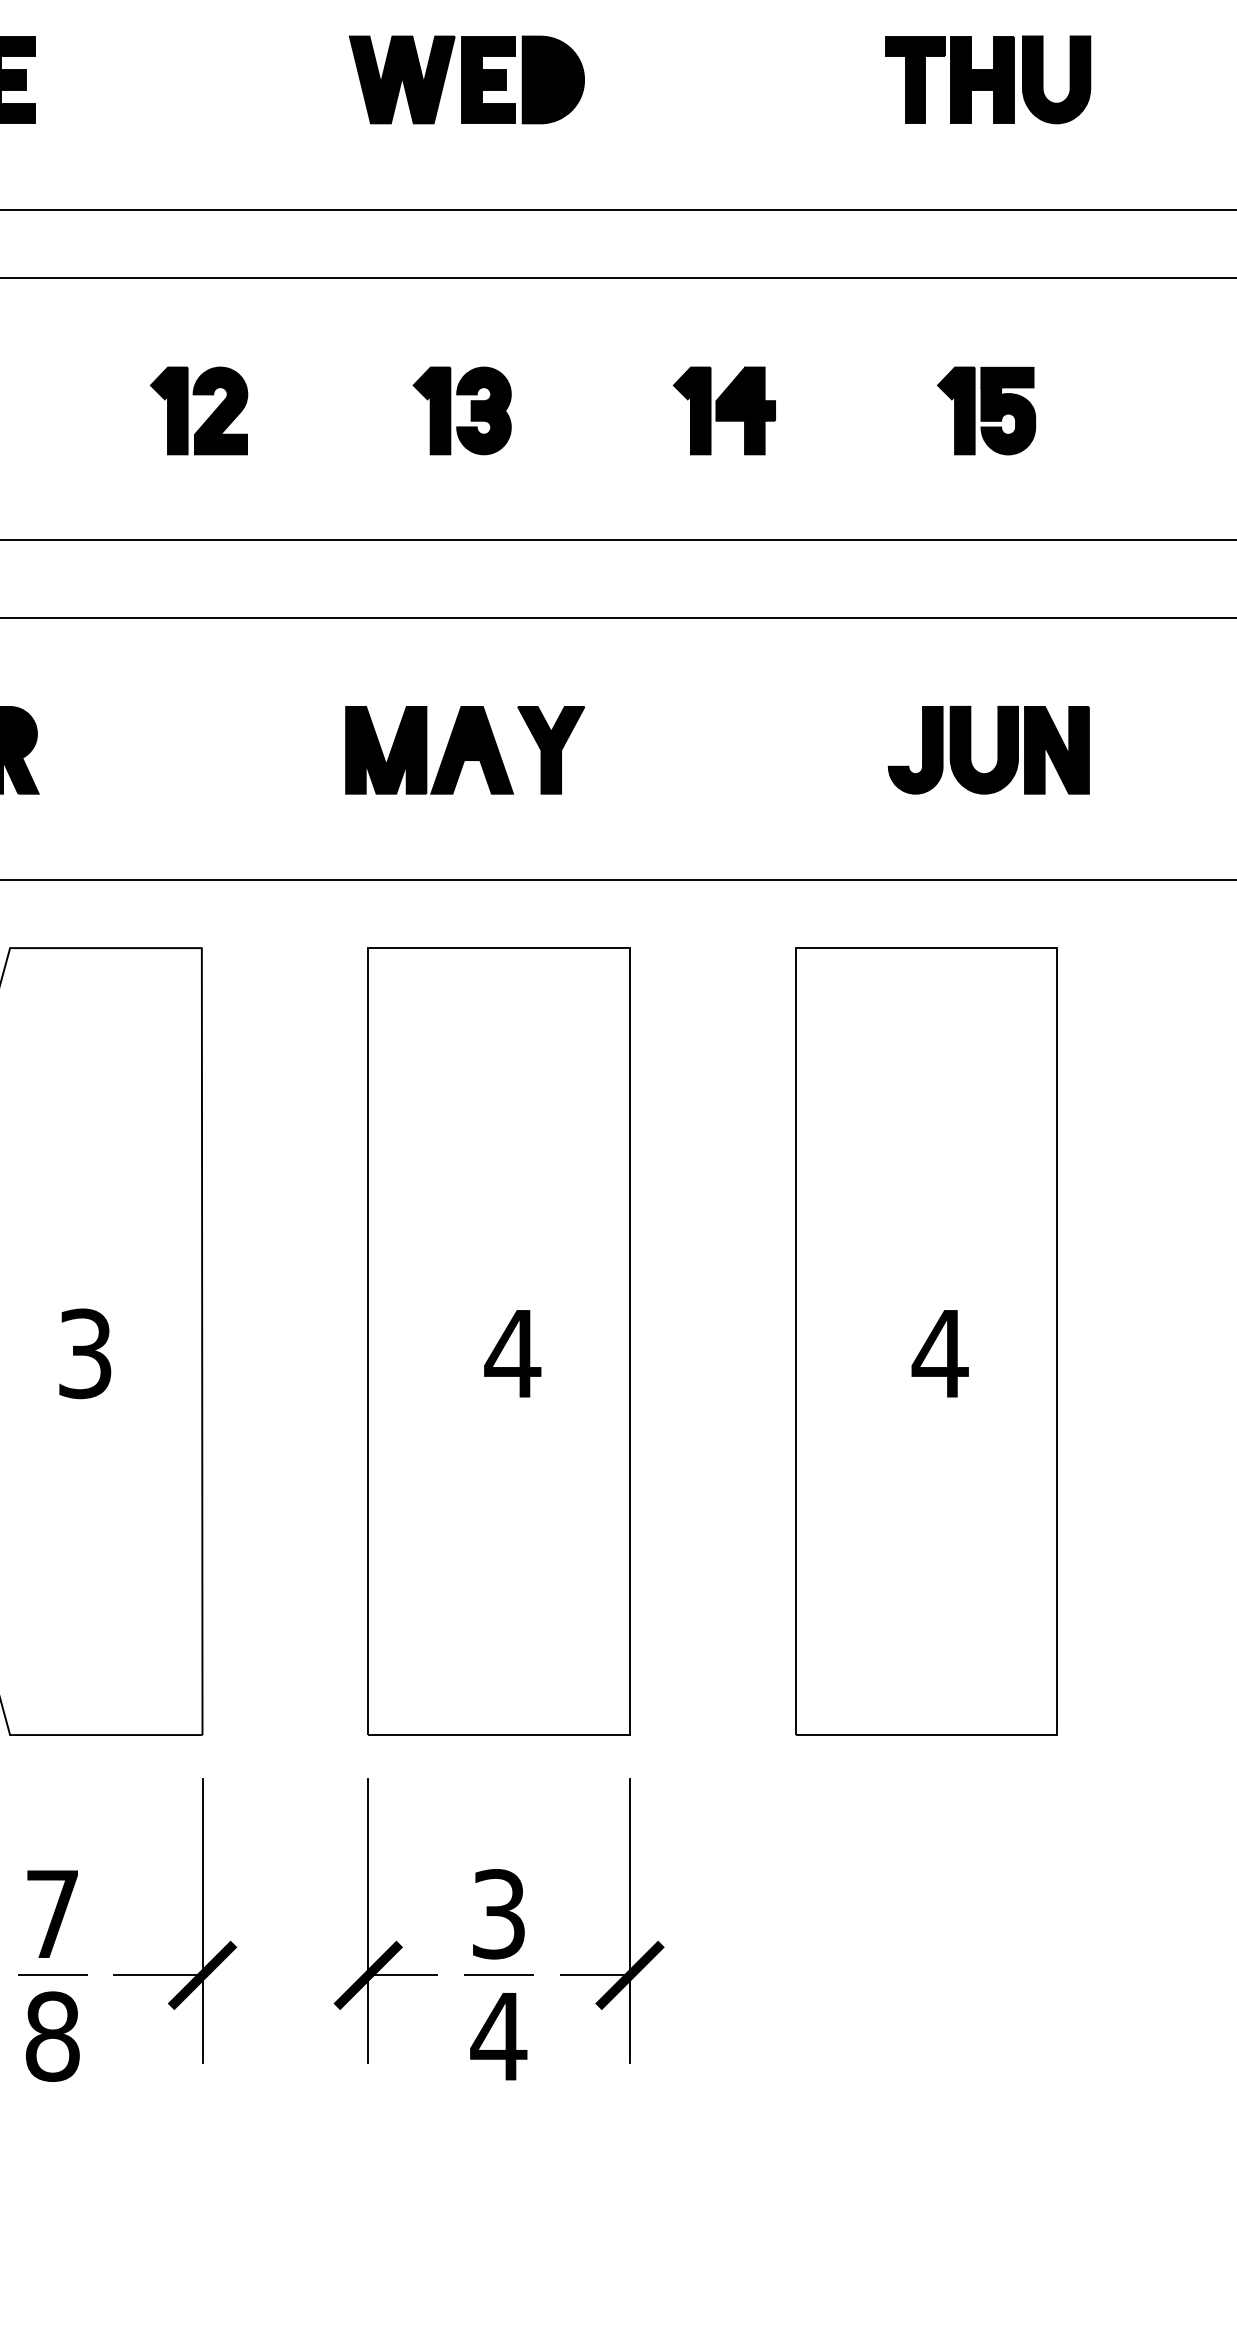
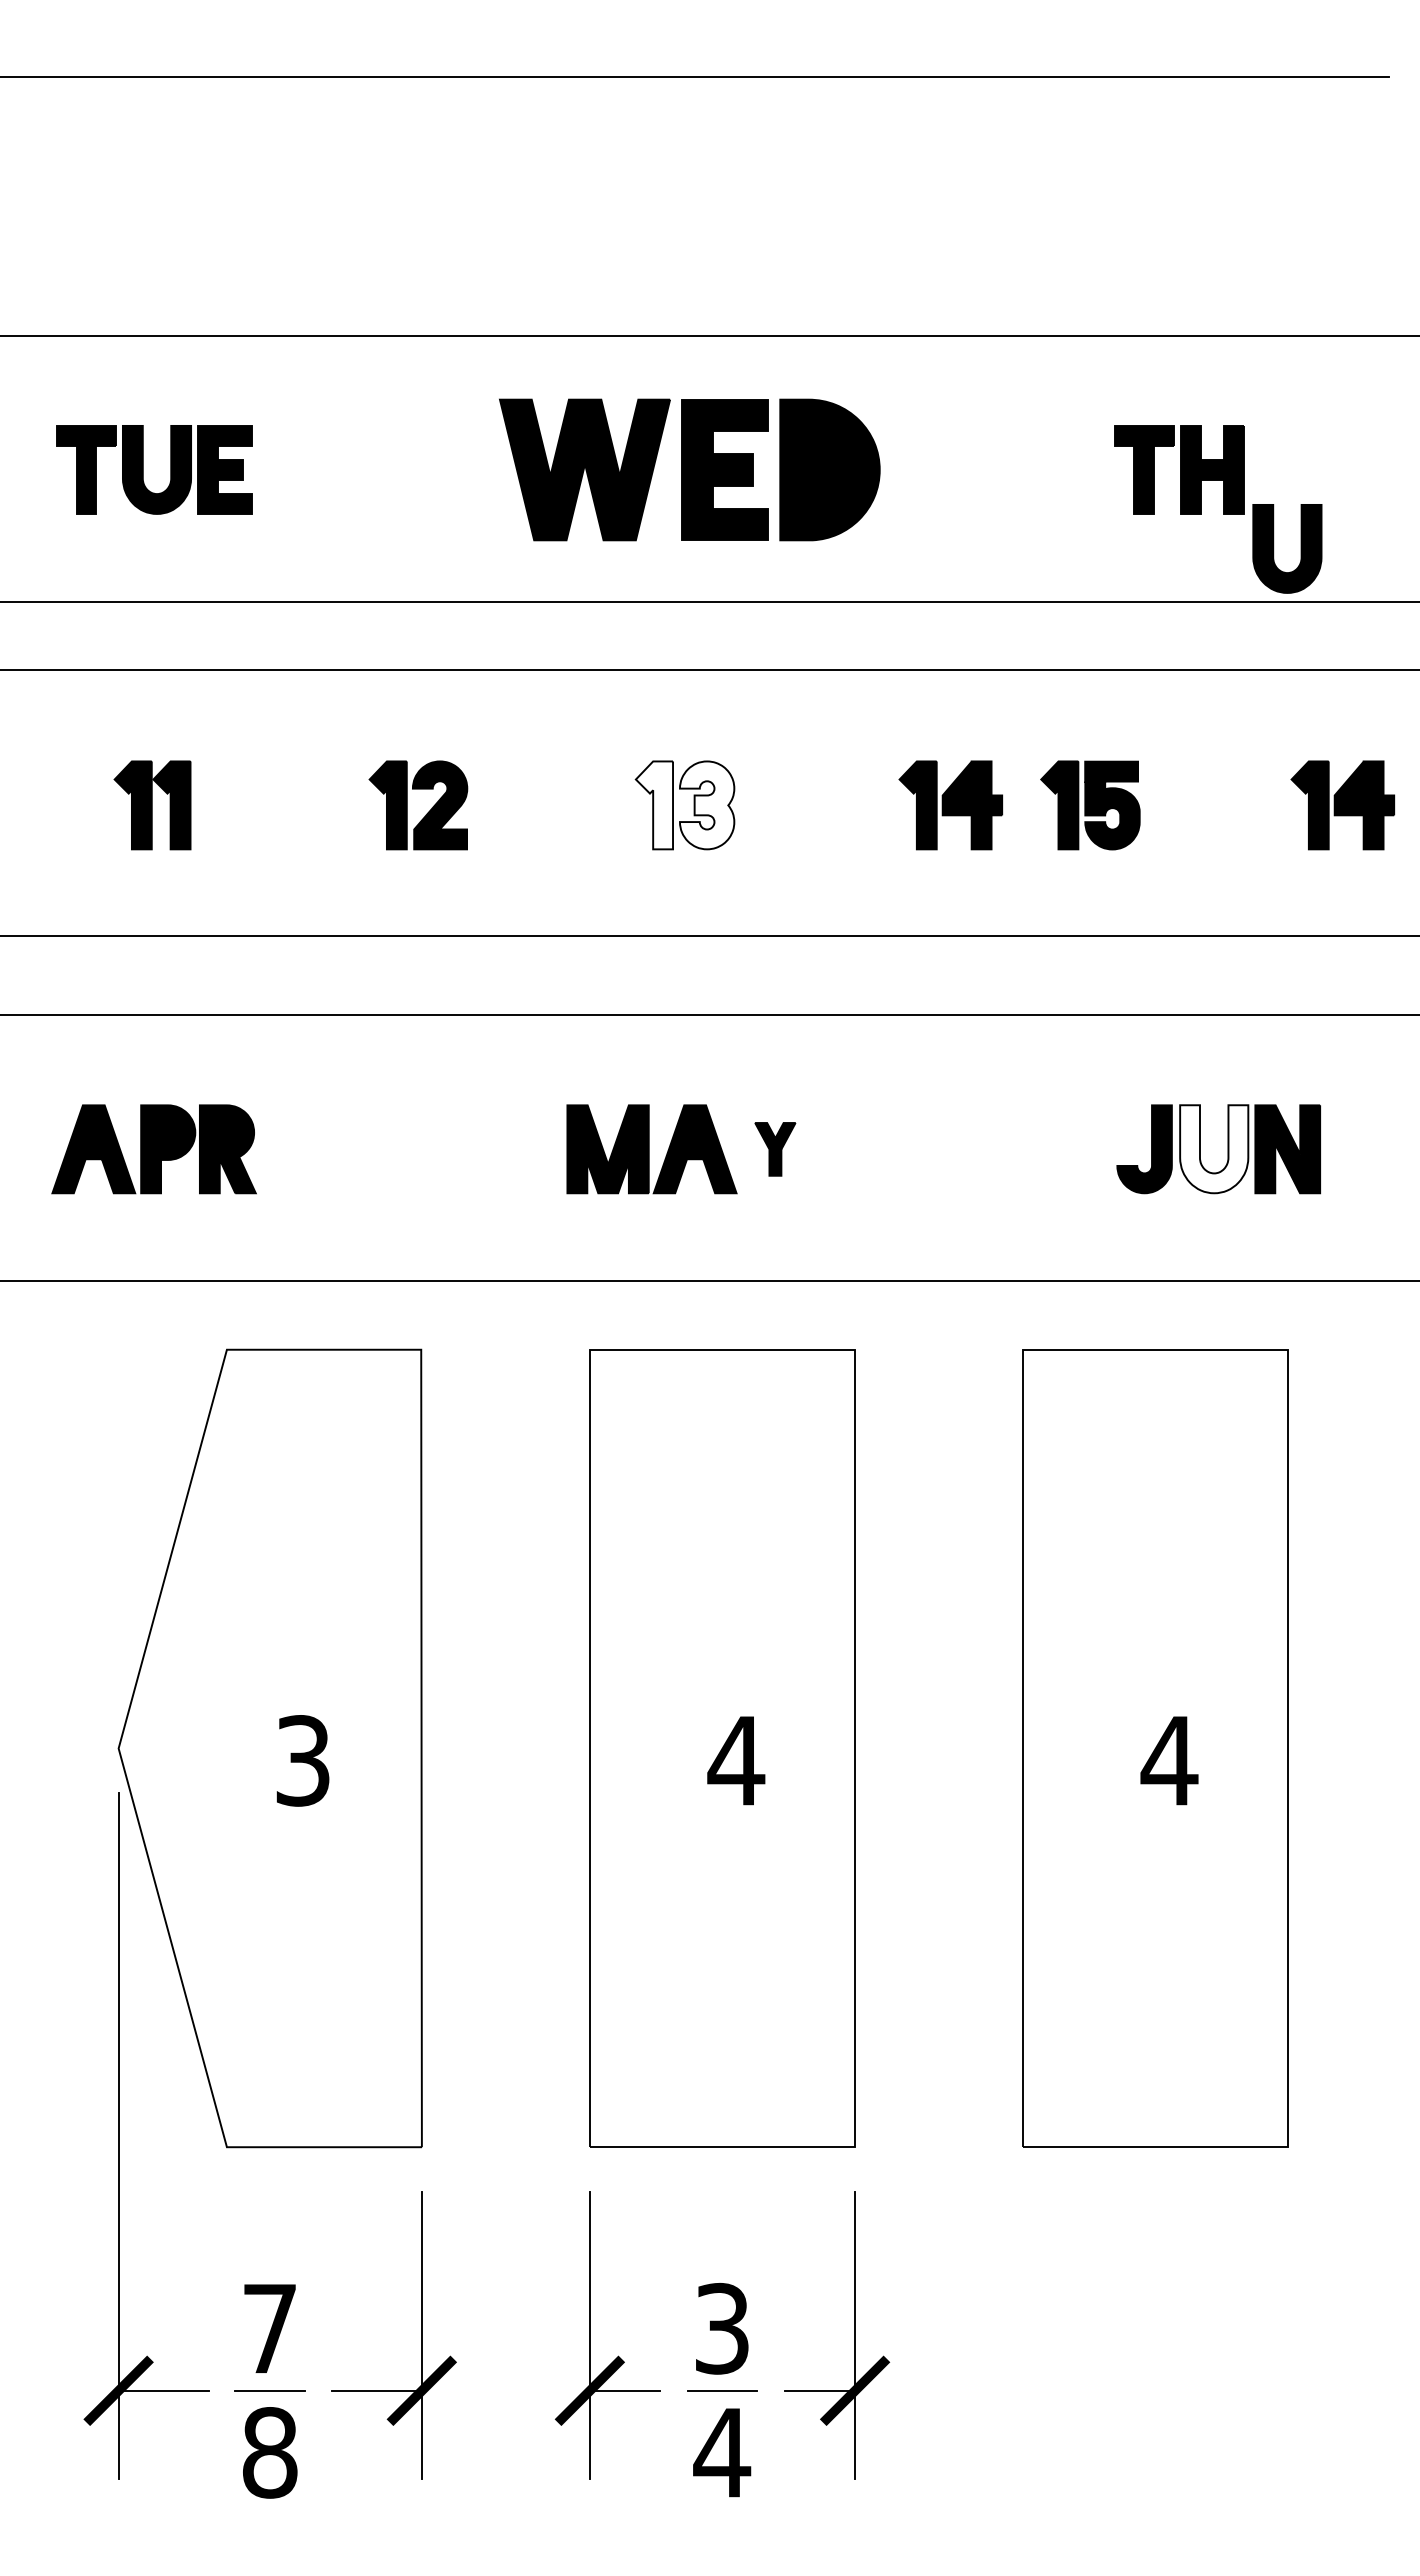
part: (466, 79) -> (689, 469), size x1.6
part: (1043, 79) -> (1274, 548), moved
fill: (432, 411) -> (654, 805), removed
fill: (483, 411) -> (706, 805), removed
part: (986, 411) -> (1090, 805), moved
part: (1110, 411) -> (1342, 805), added
part: (551, 750) -> (775, 1149), size x0.6
fill: (984, 750) -> (1214, 1149), removed

